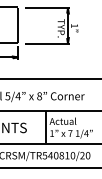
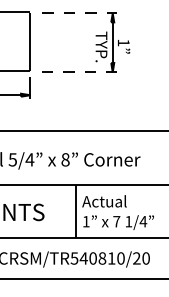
line: (48, 8) -> (80, 13), solid -> dashed
line: (47, 43) -> (78, 72), solid -> dashed

